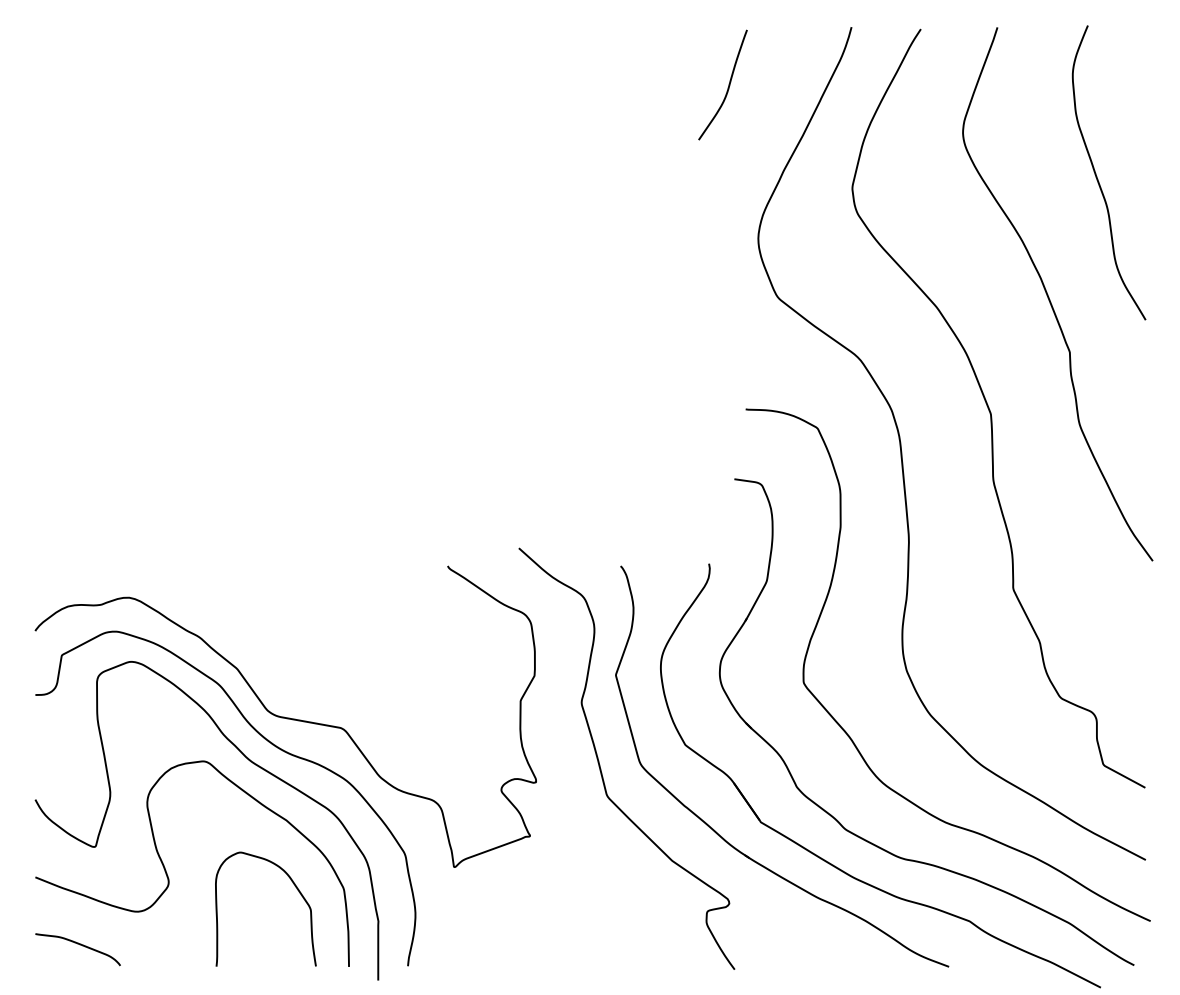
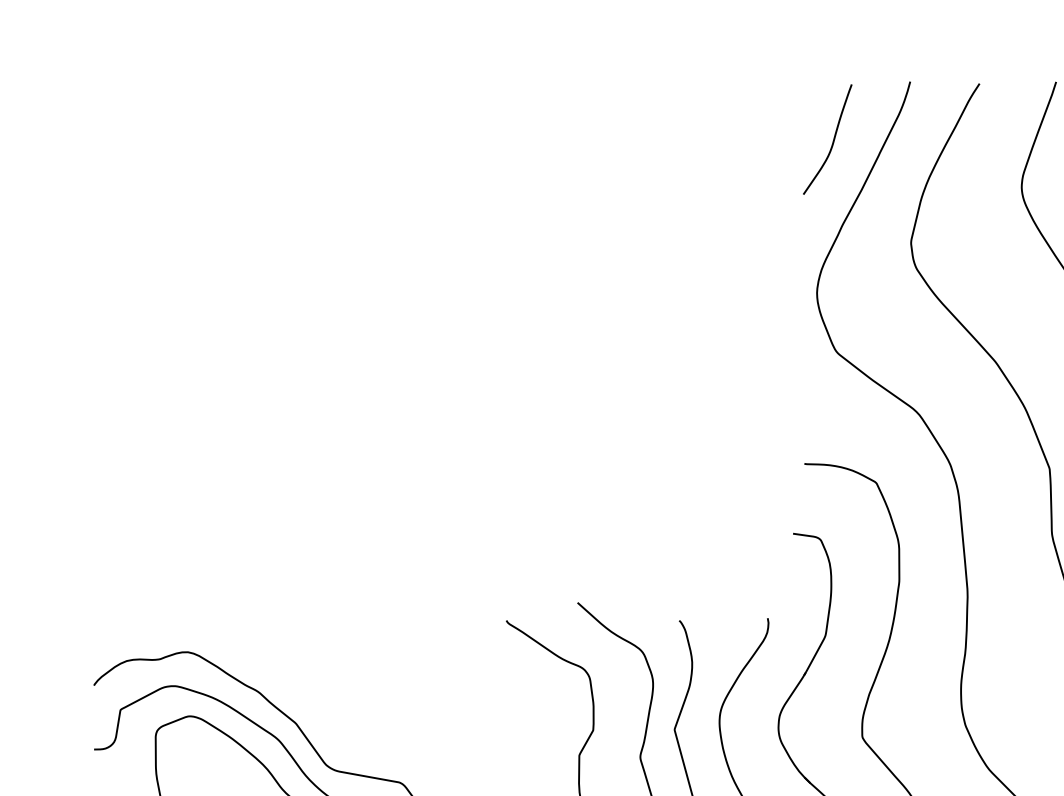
curve: (727, 87) -> (832, 142), moved

